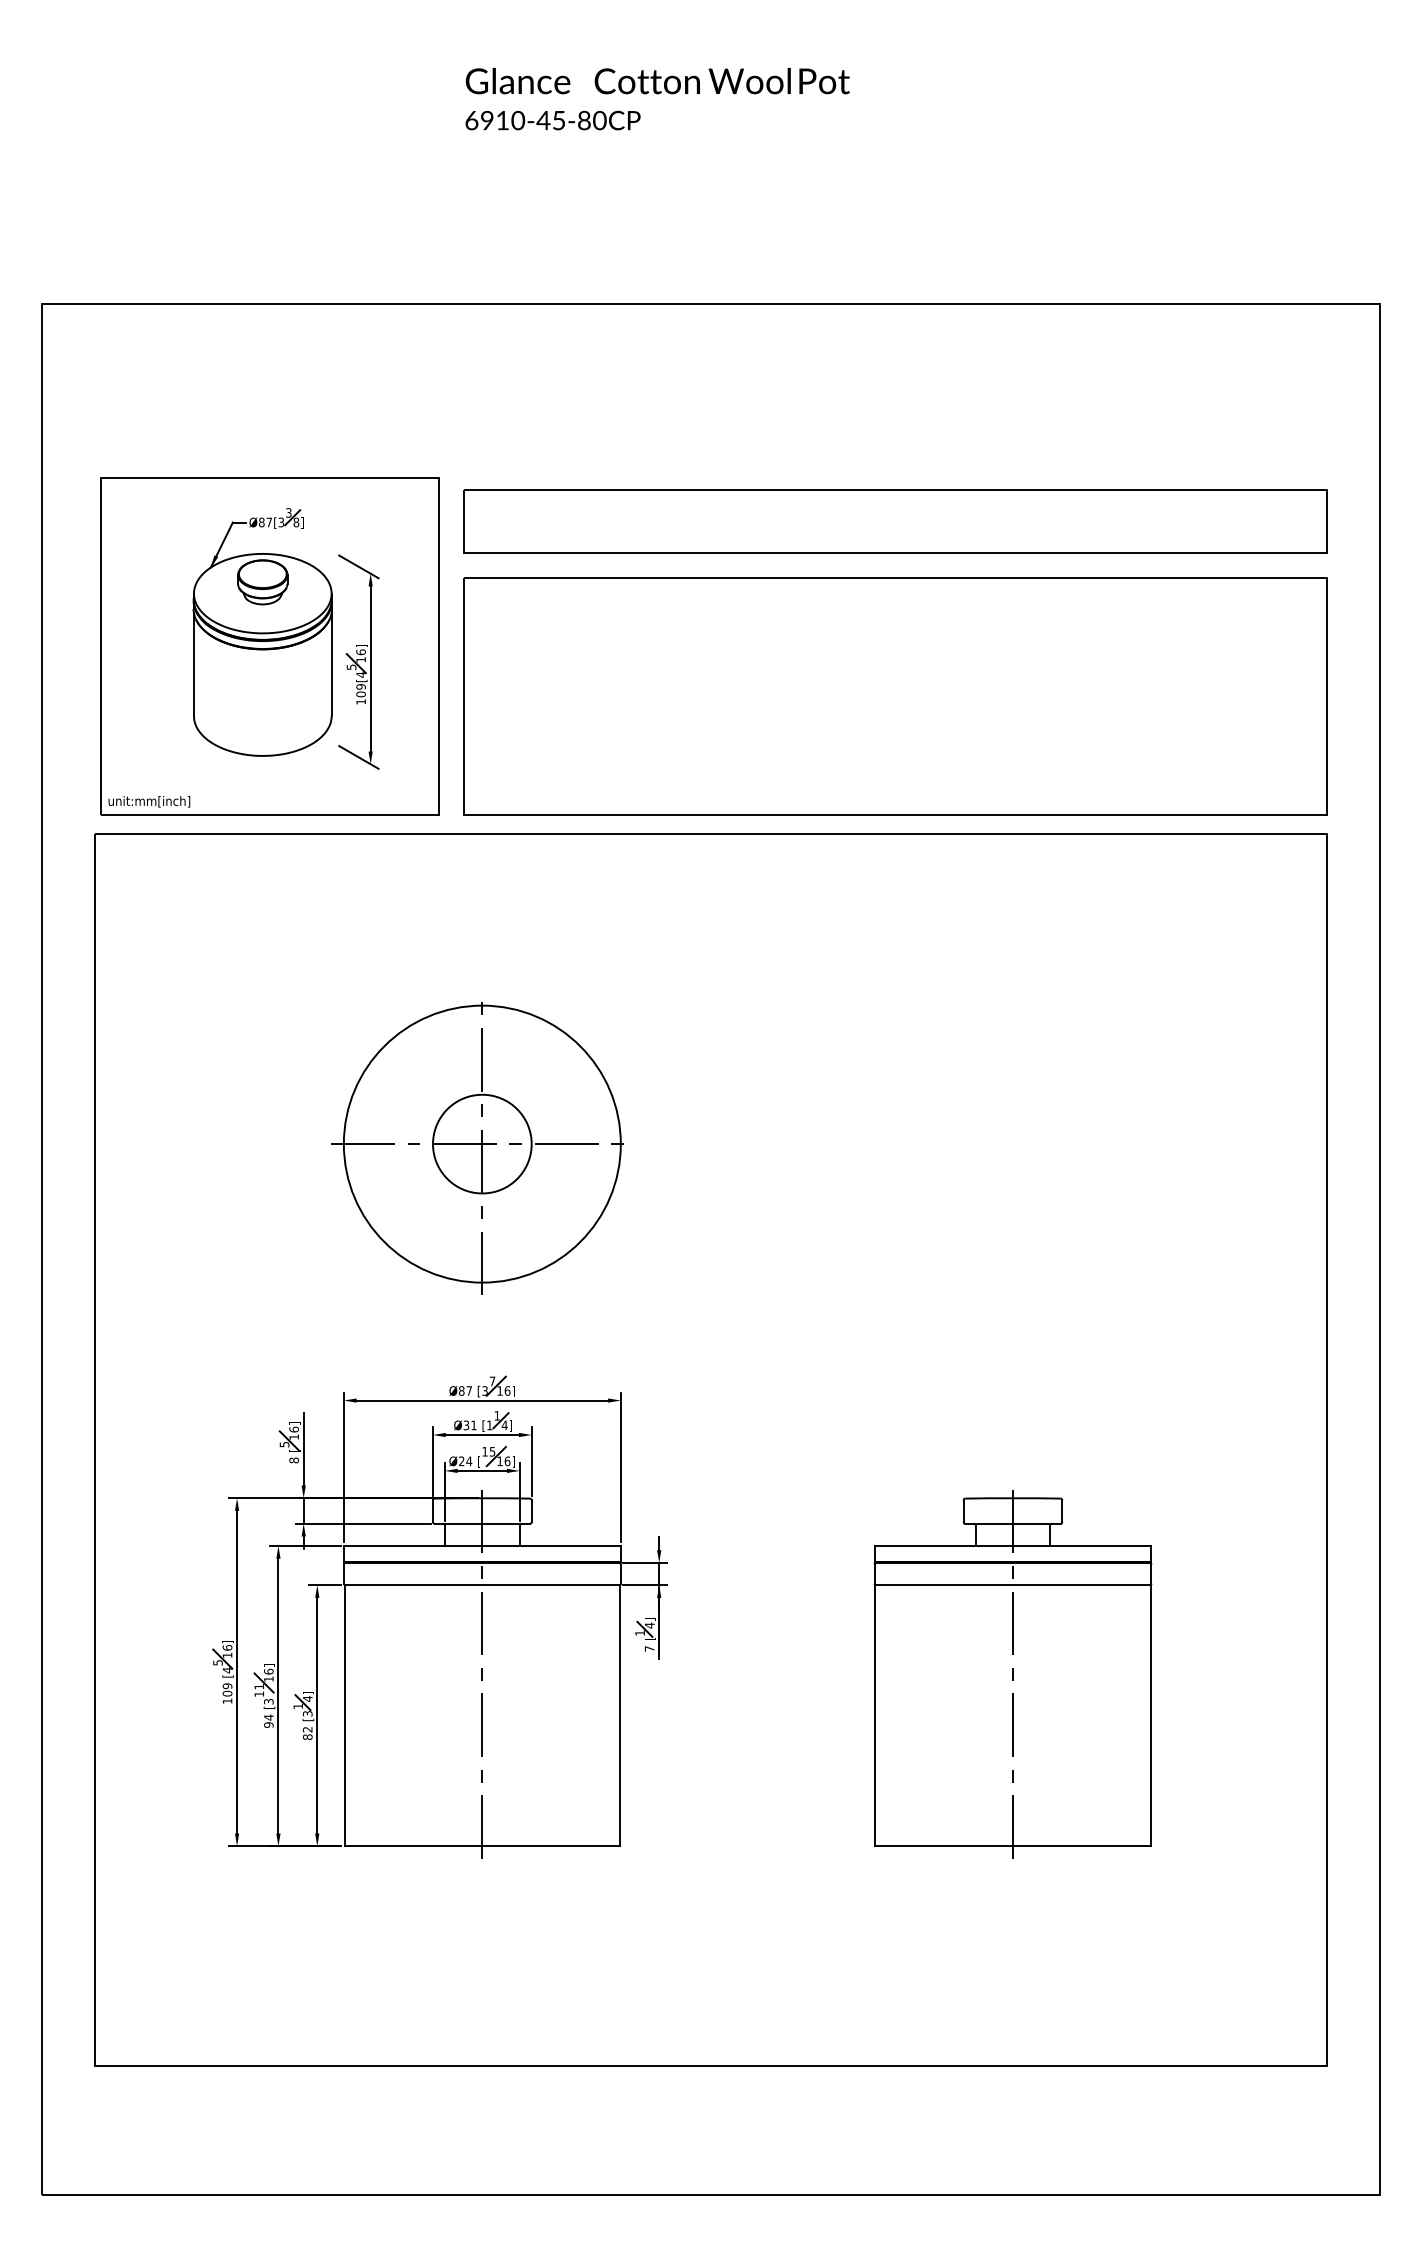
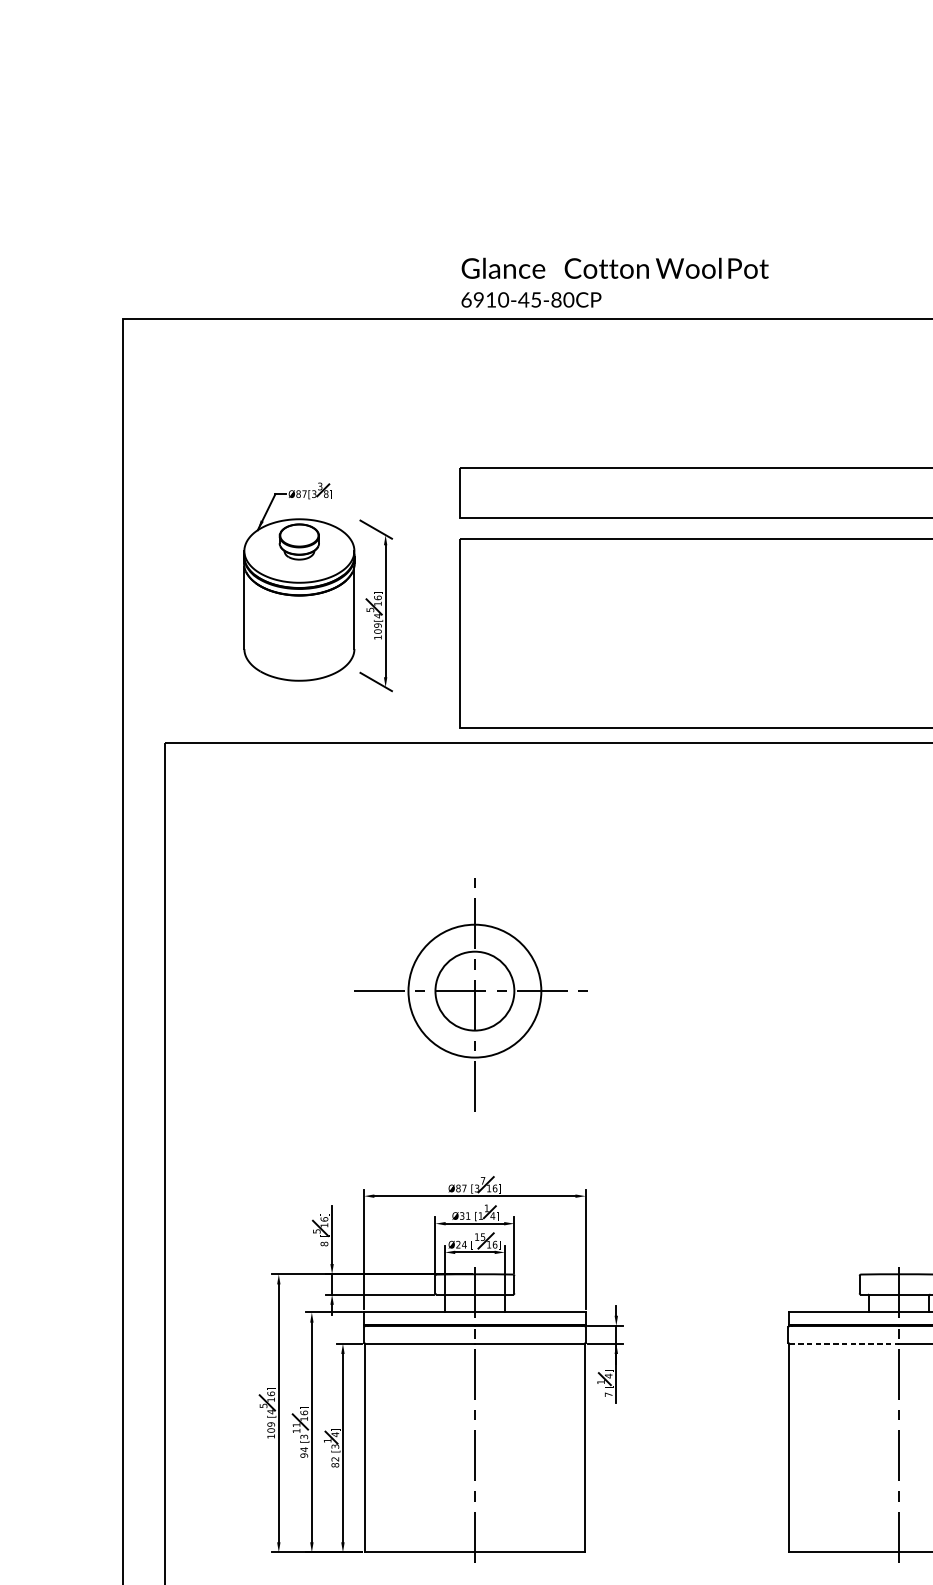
text: (657, 98) -> (614, 282), moved
part: (269, 646) -> (304, 593), removed
circle: (481, 1143) -> (474, 990), size x0.6
line: (944, 1585) -> (844, 1344), solid -> dashed

